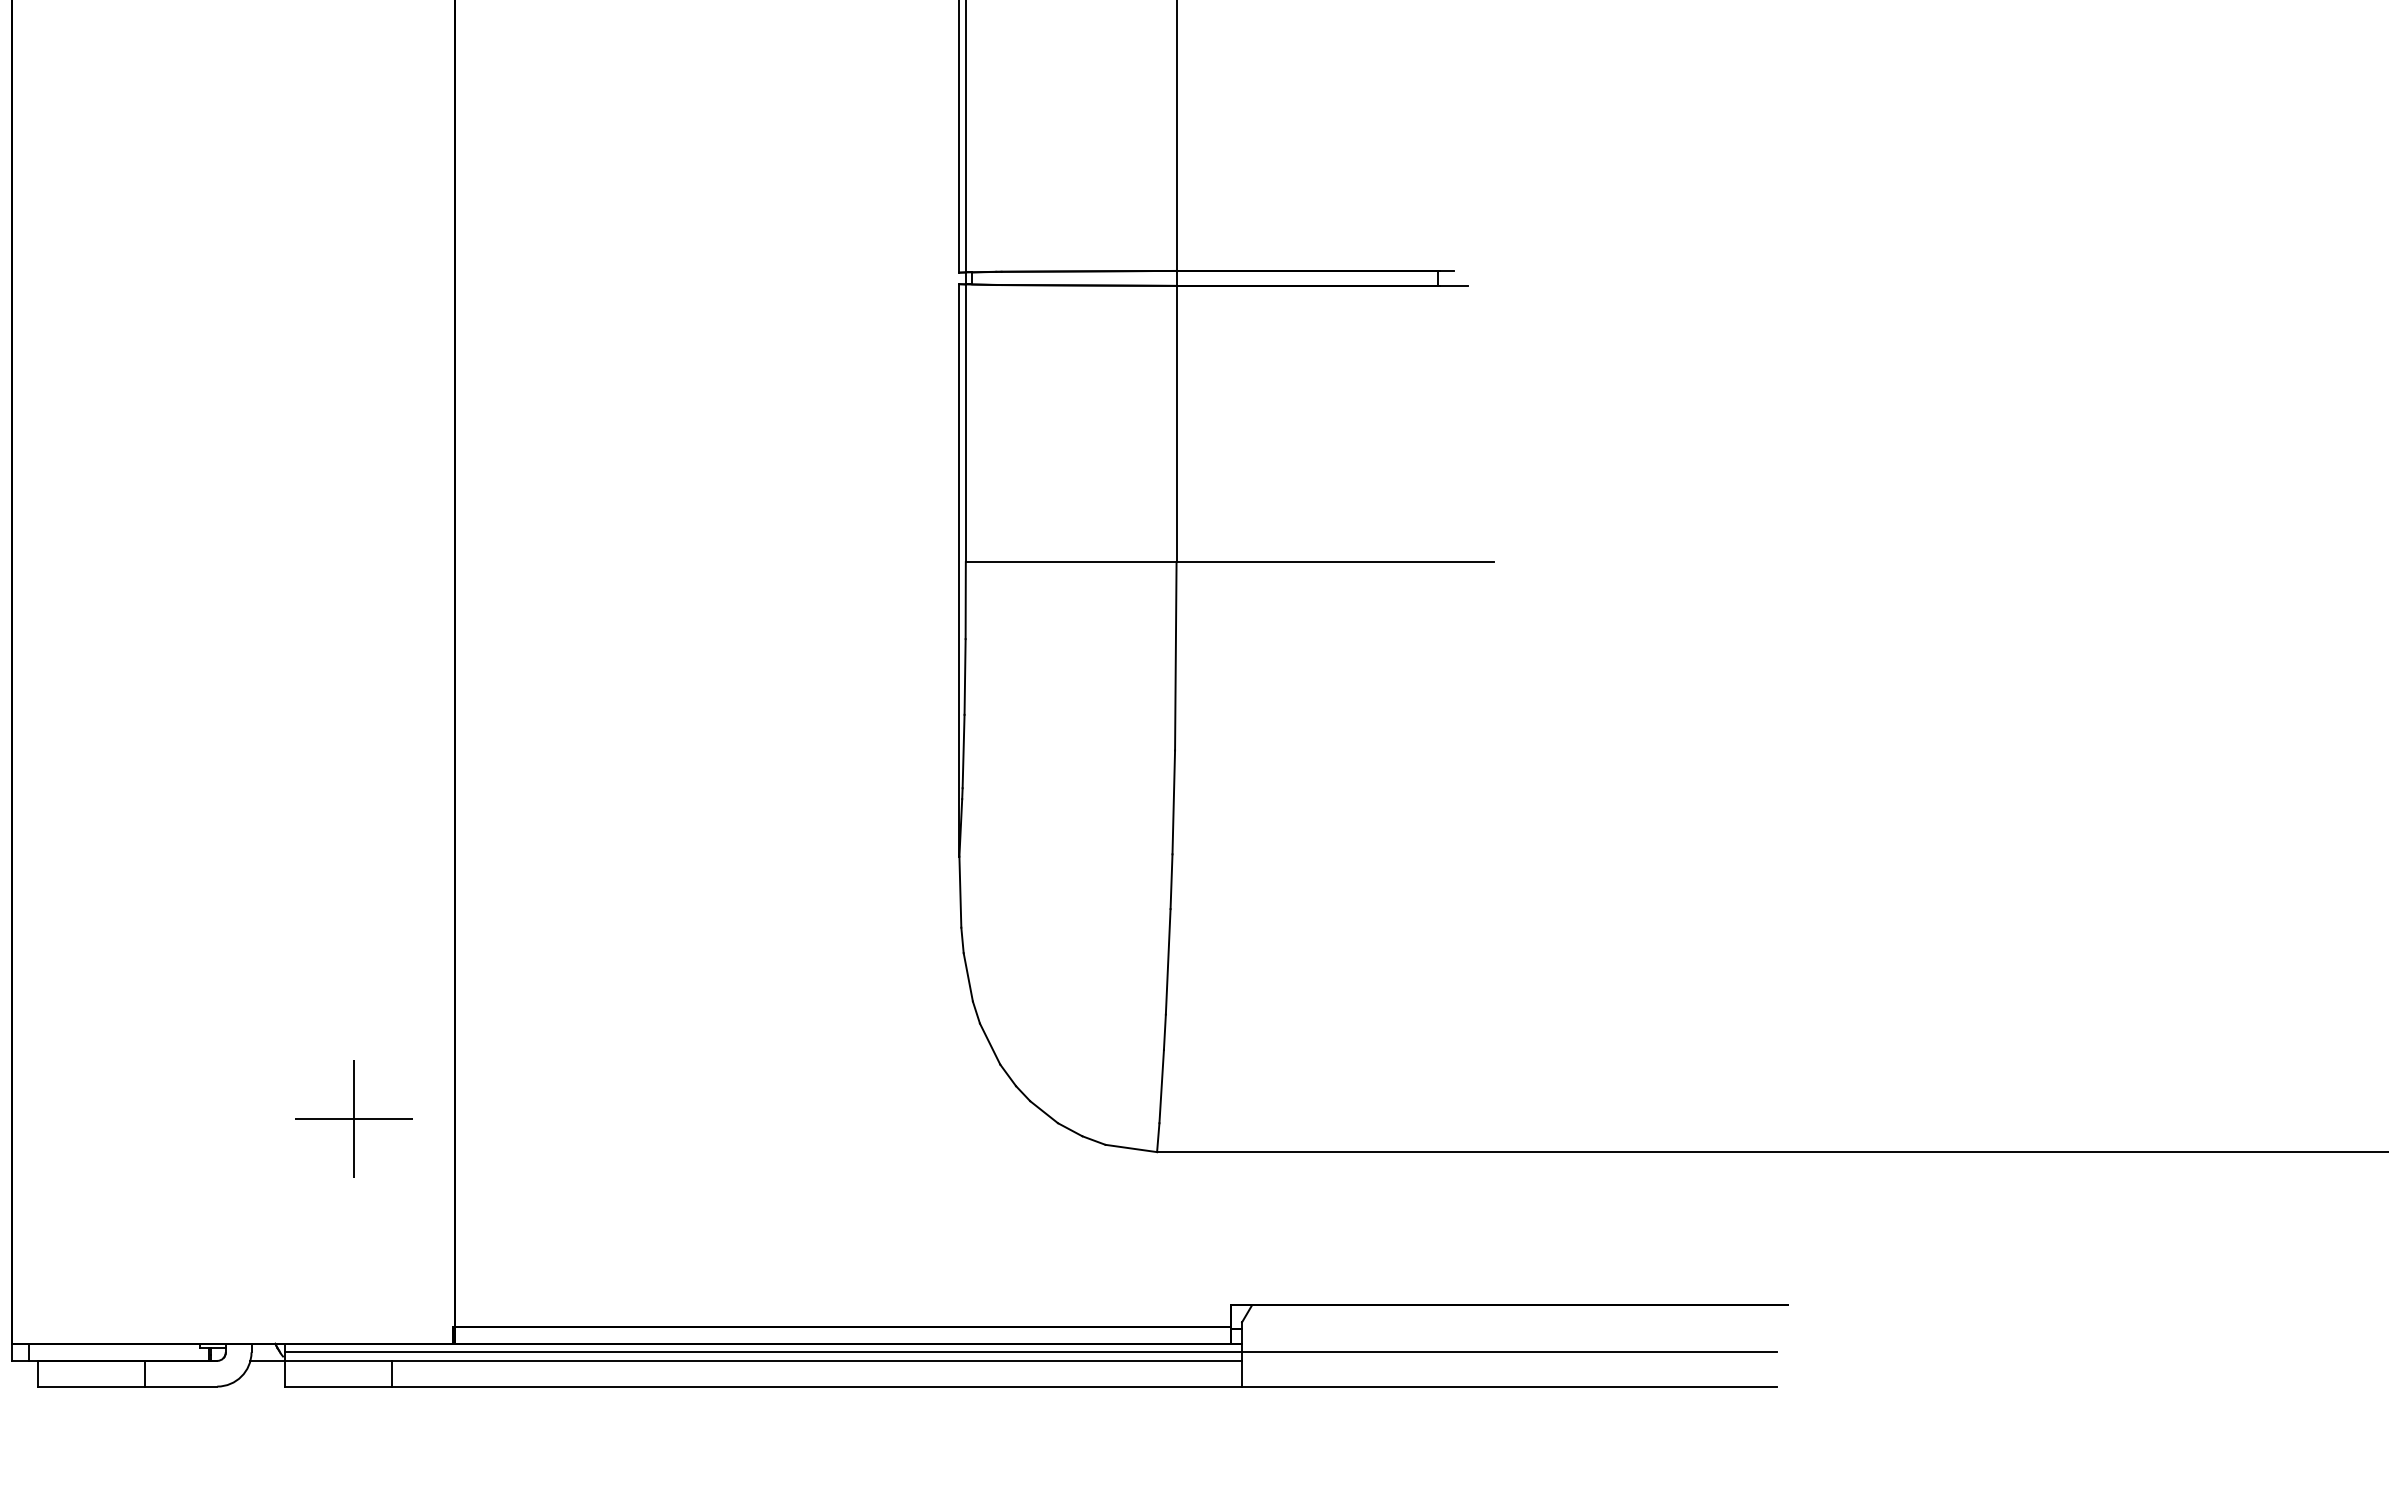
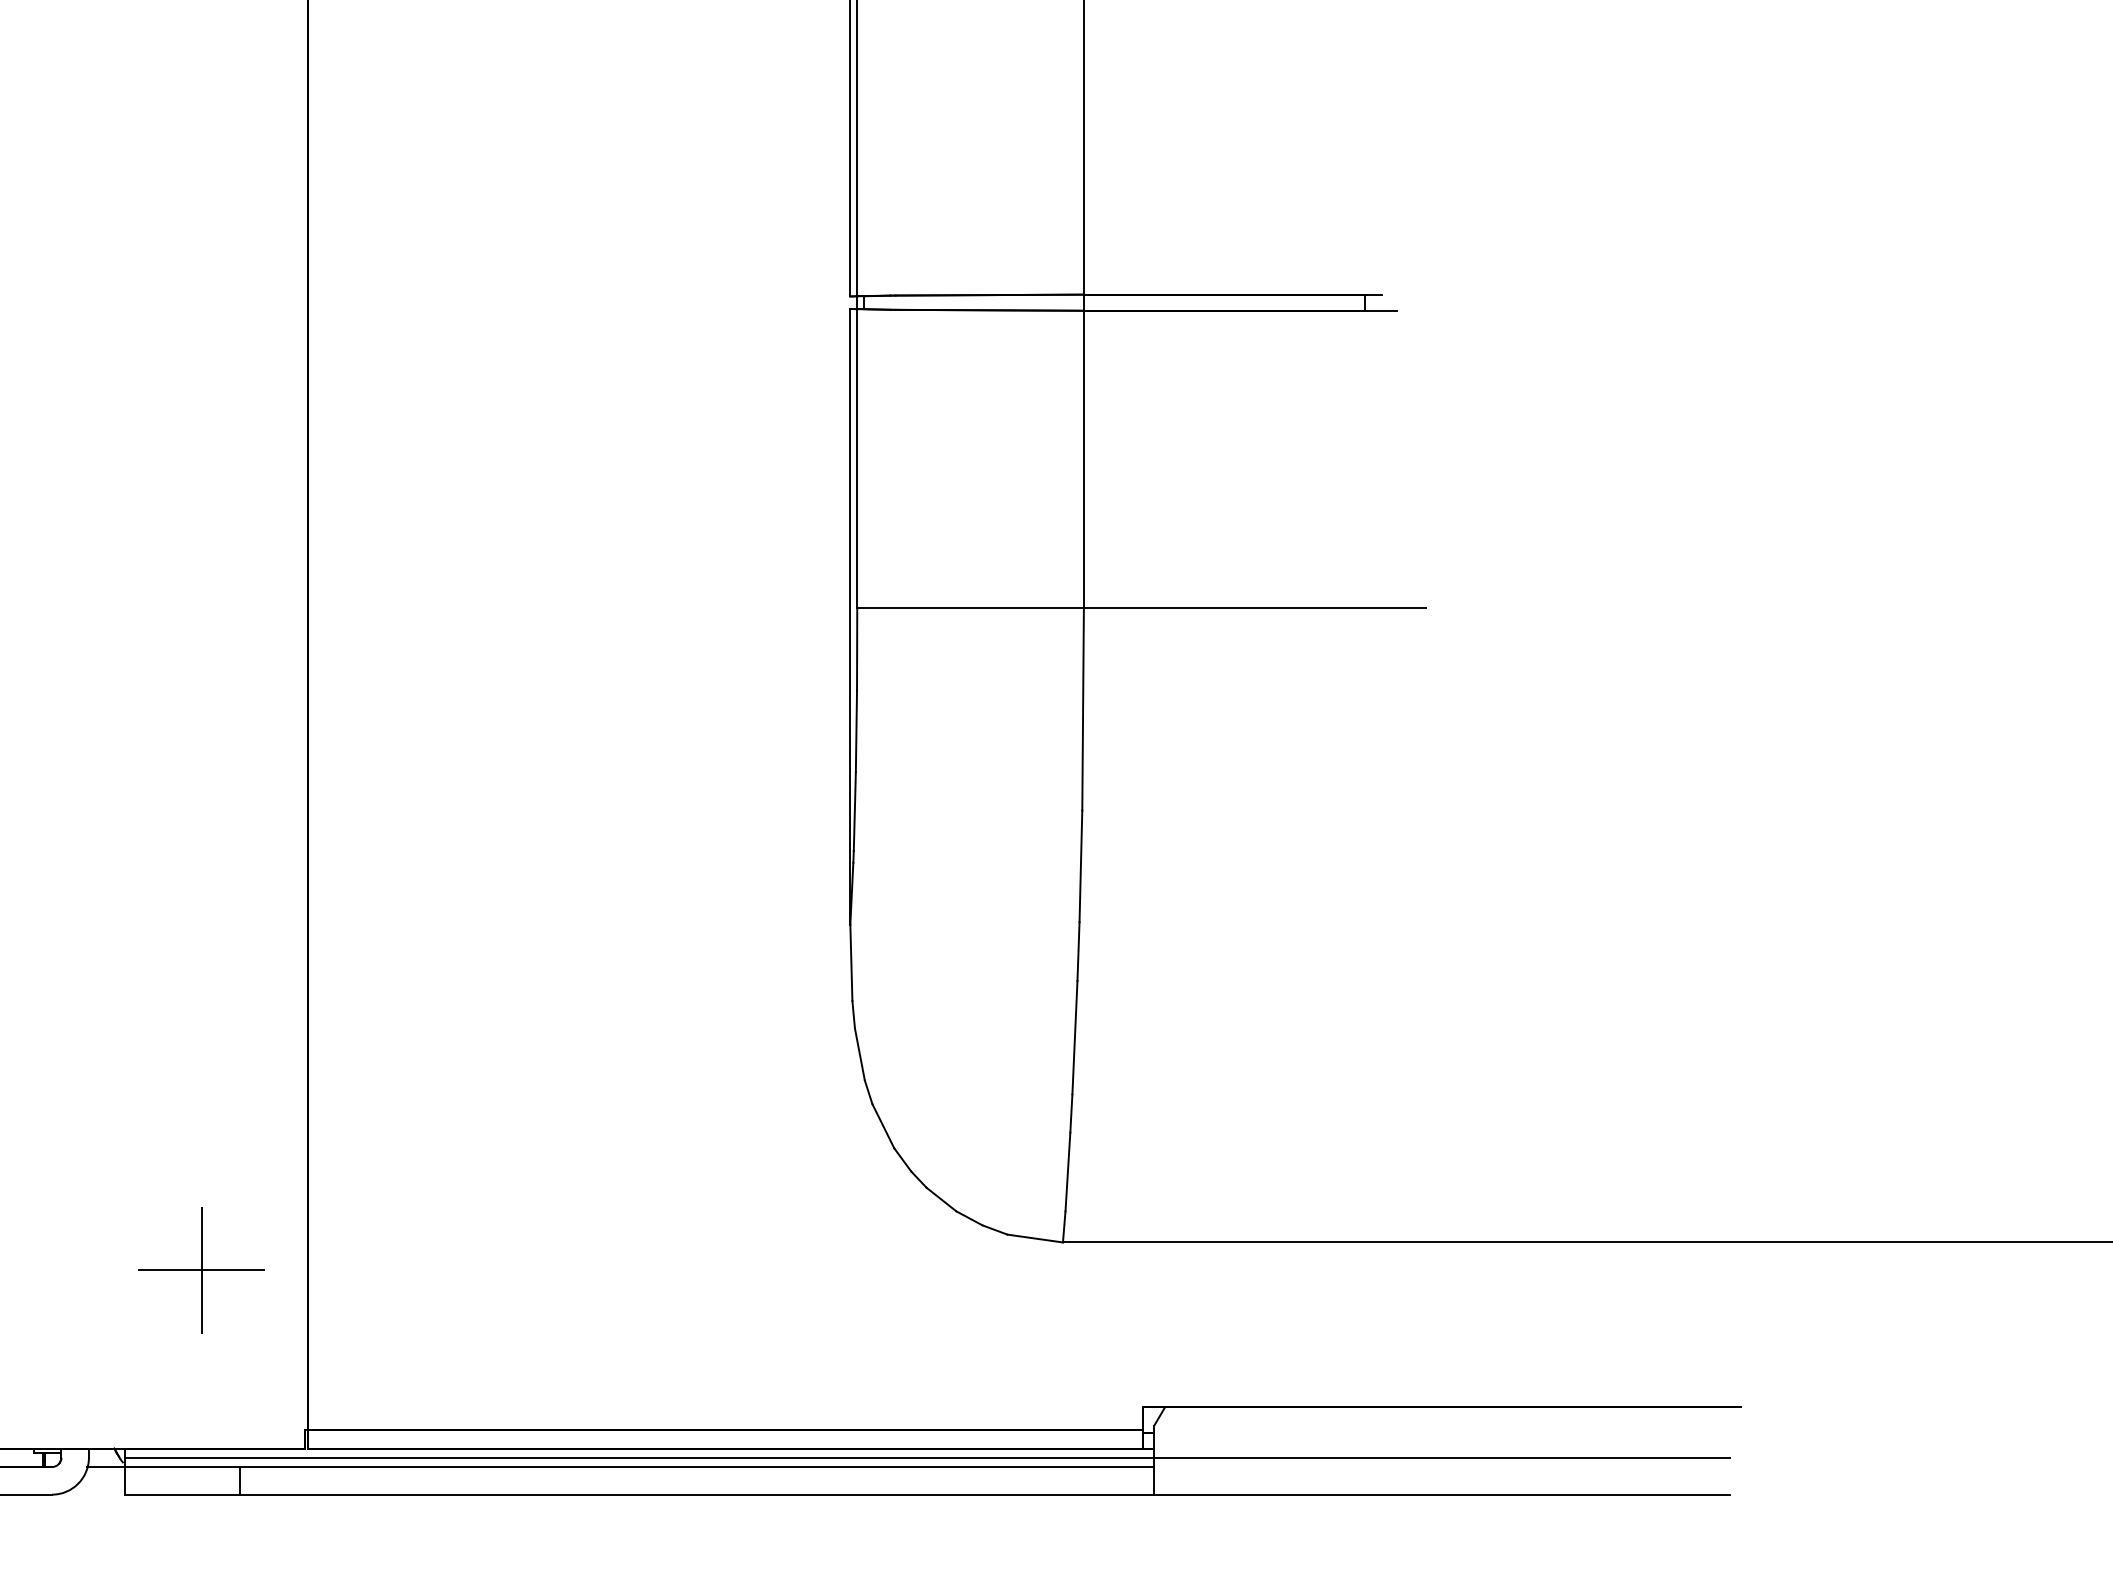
part: (353, 1118) -> (200, 1269), moved

